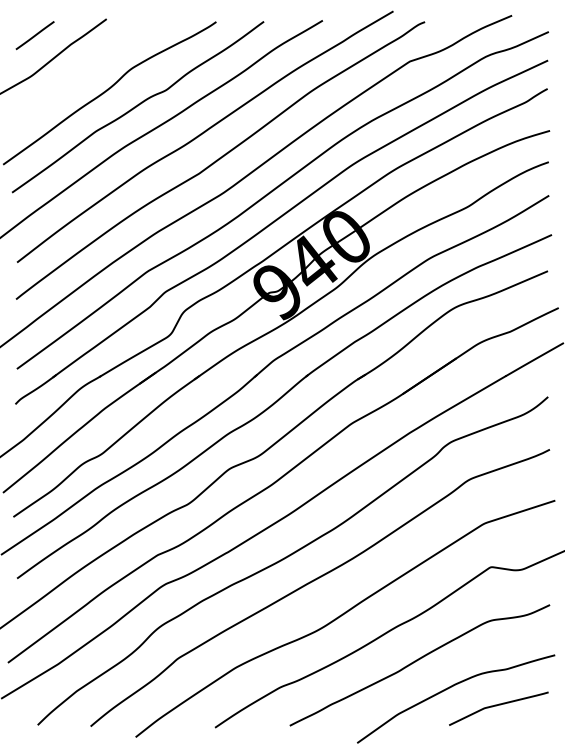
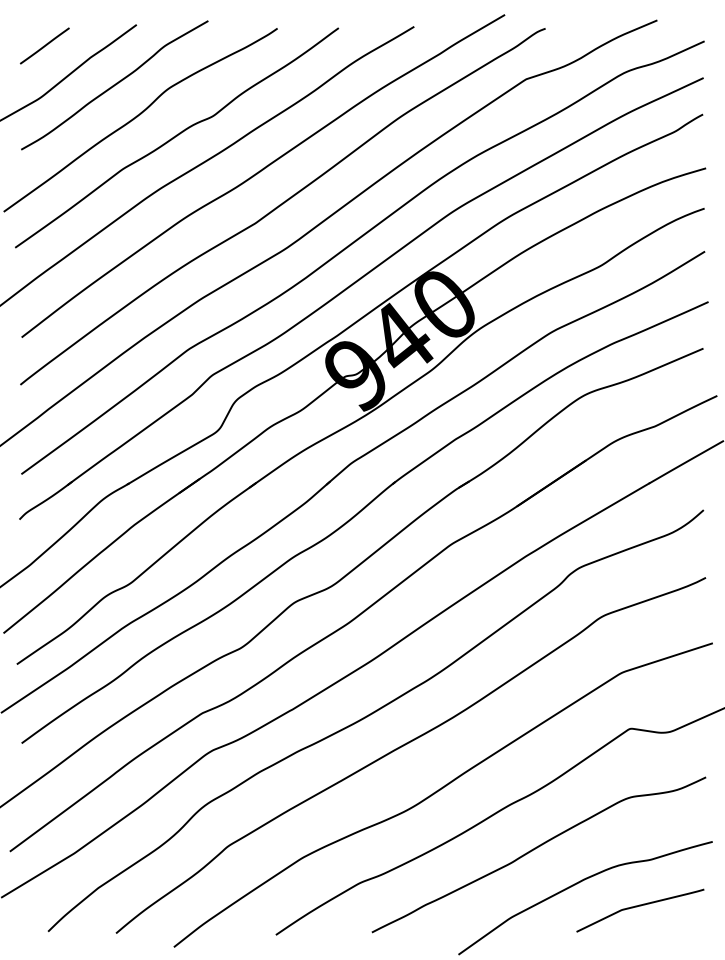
curve: (89, 66) -> (114, 85), added

